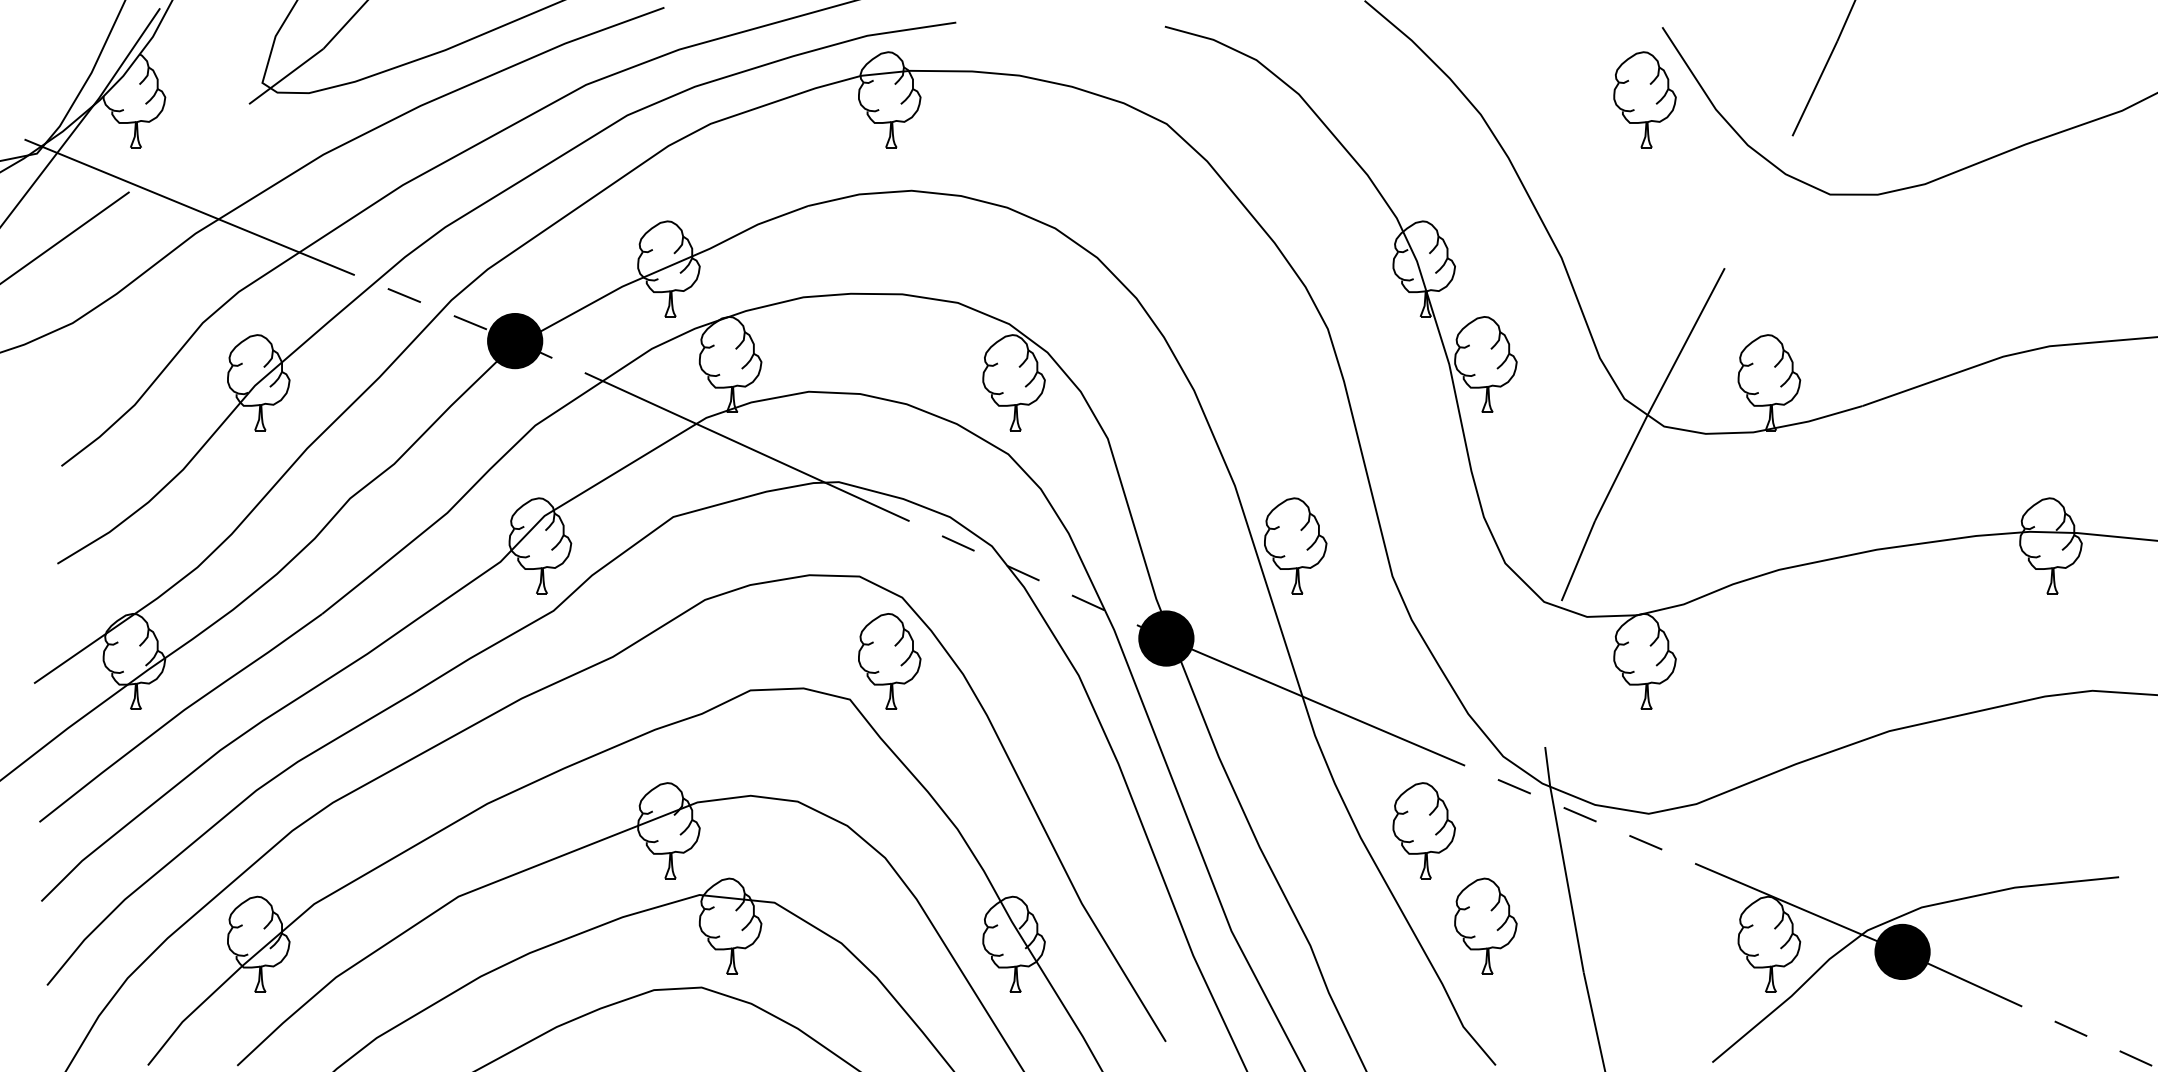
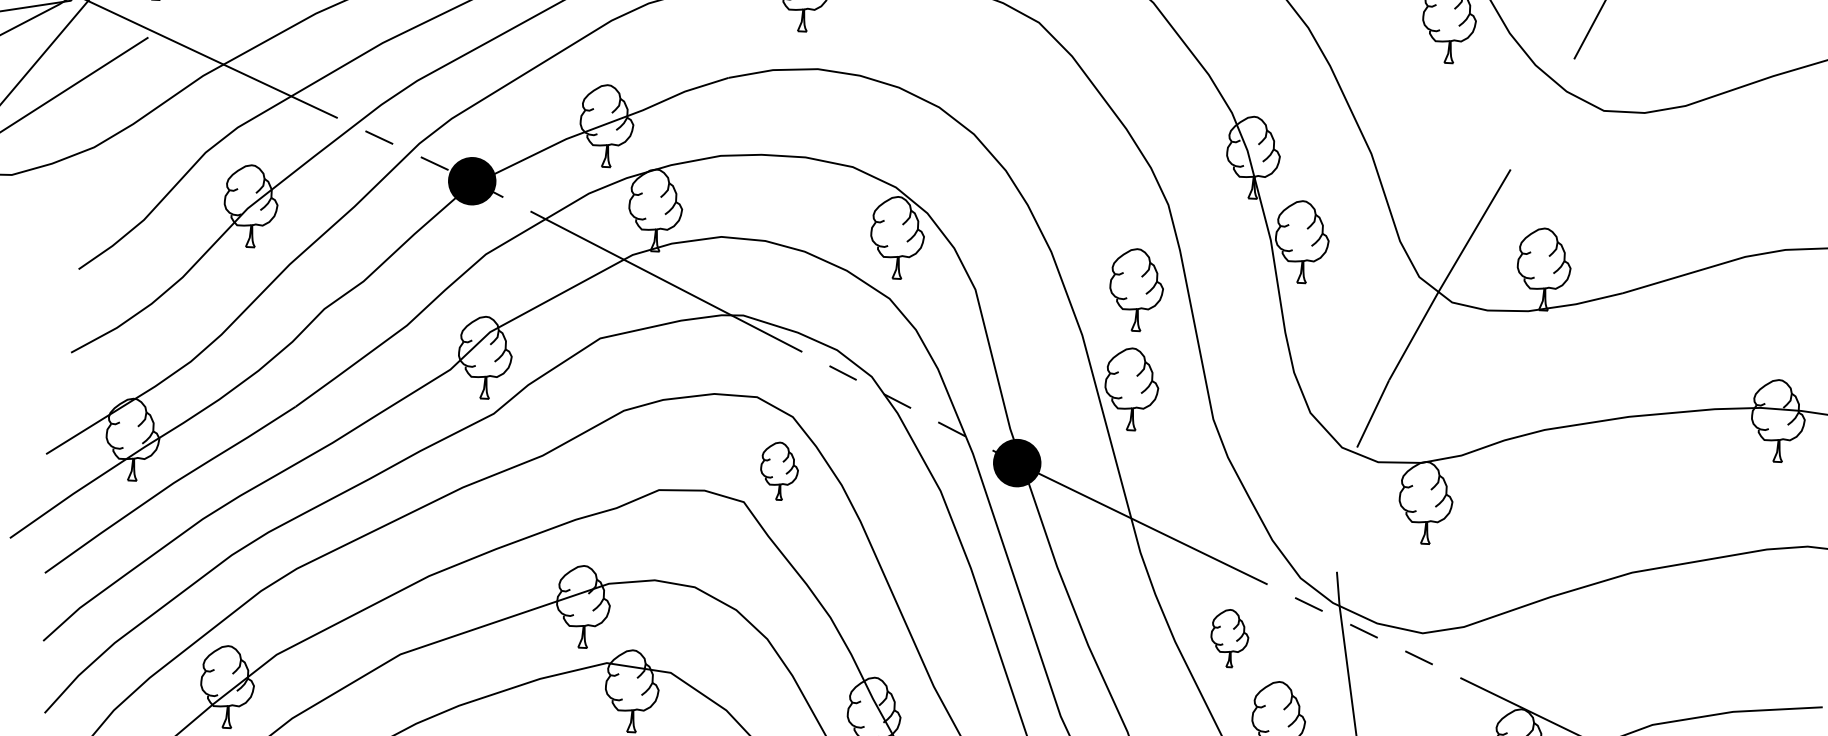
part: (1295, 429) -> (1136, 289), added
part: (889, 661) -> (779, 471), size x0.7
part: (1423, 830) -> (1229, 638), size x0.7

